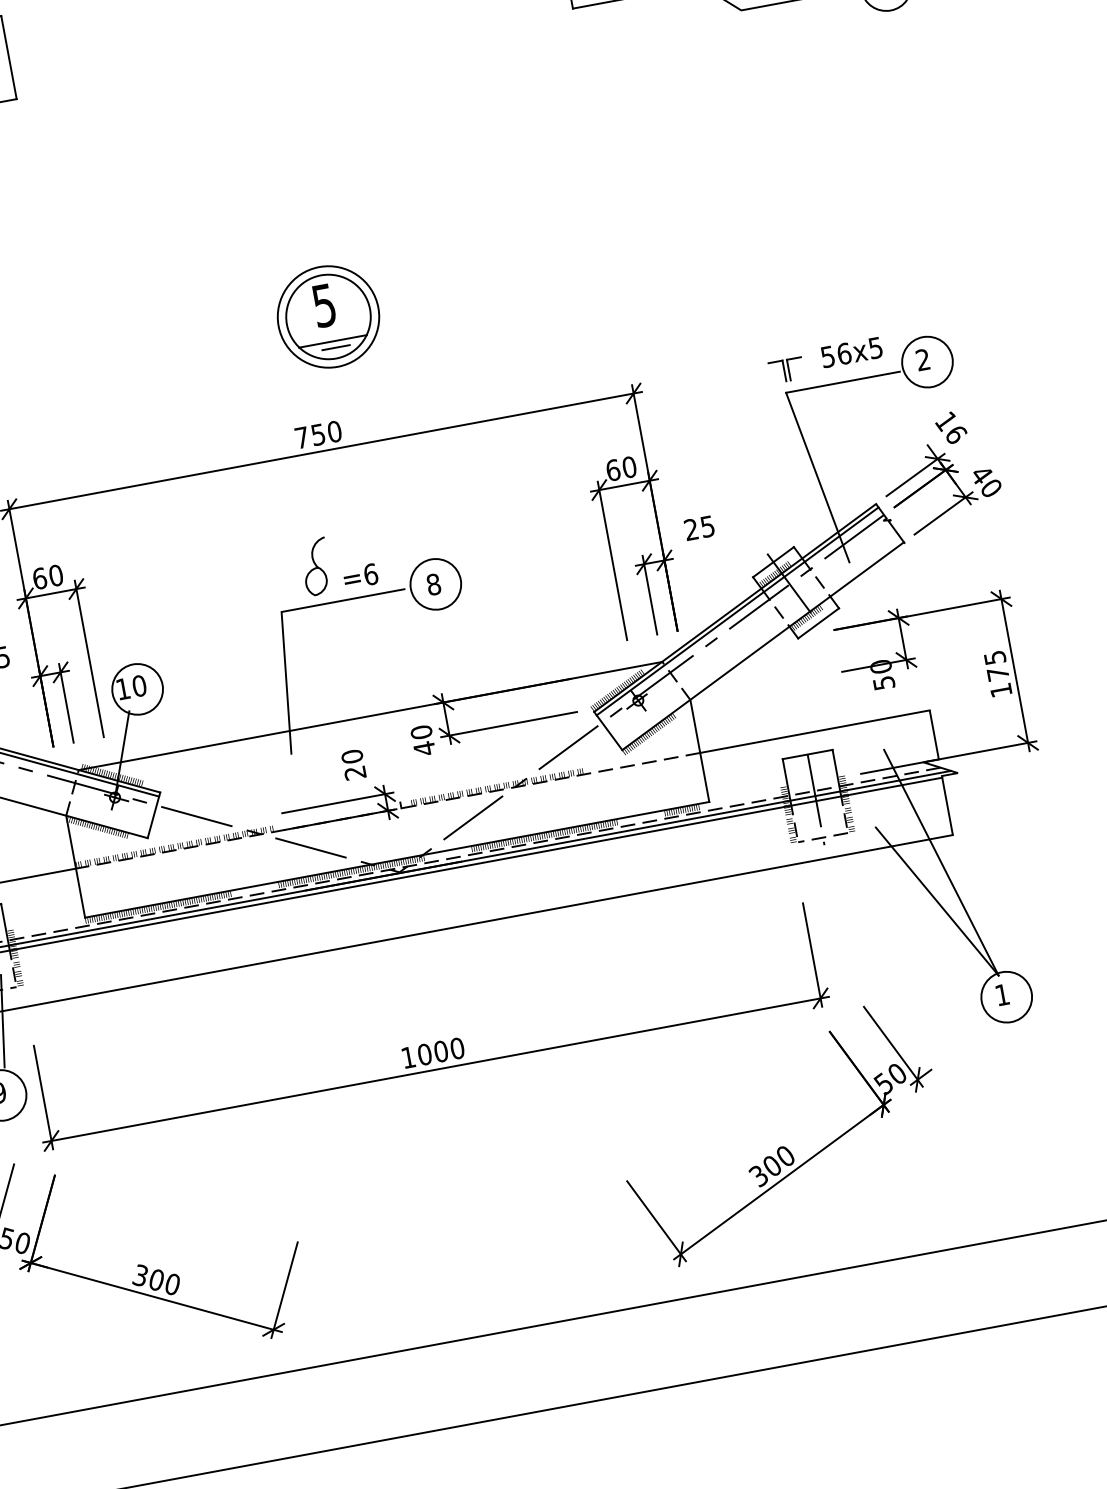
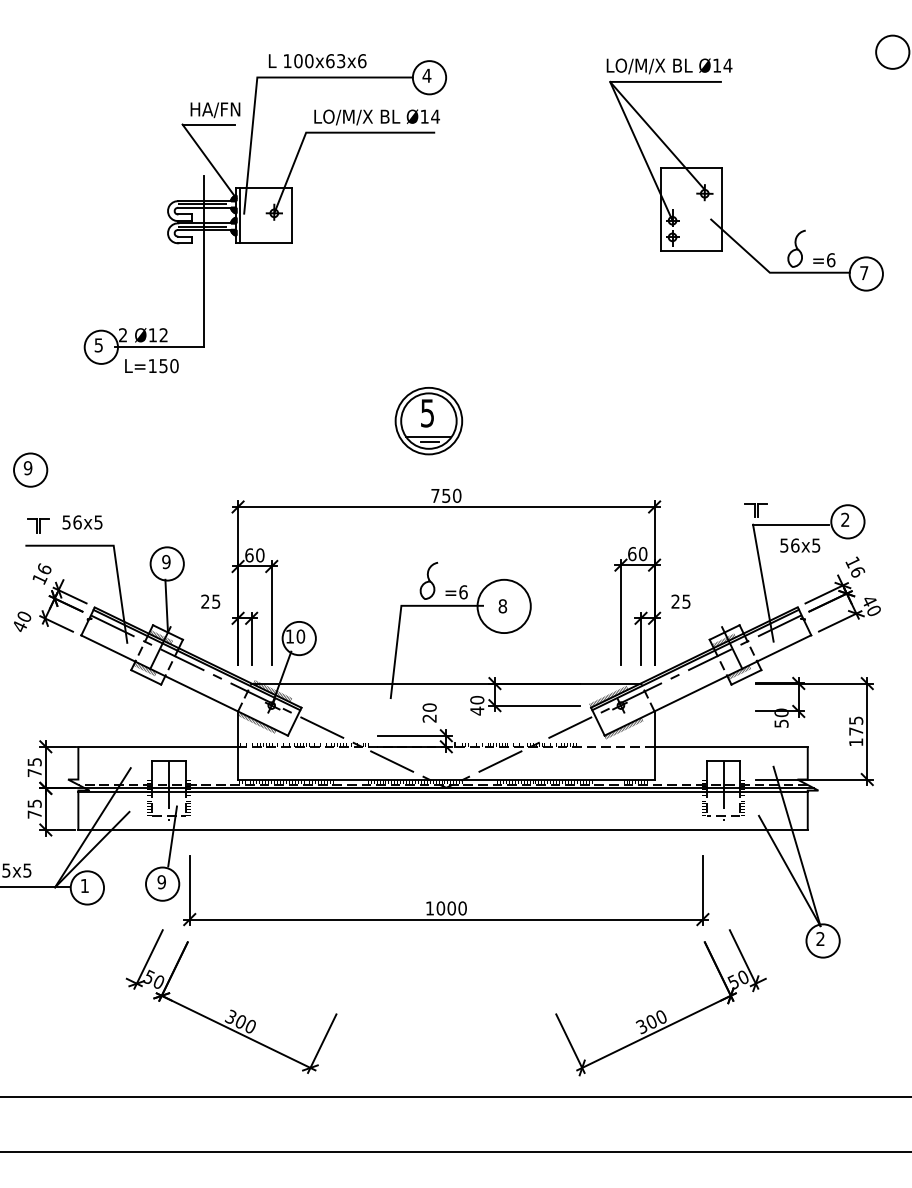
part: (327, 317) -> (428, 421), moved
text: (852, 352) -> (800, 545), moved
circle: (434, 584) -> (503, 606), size x1.6
text: (1002, 994) -> (820, 938), 1 -> 2

